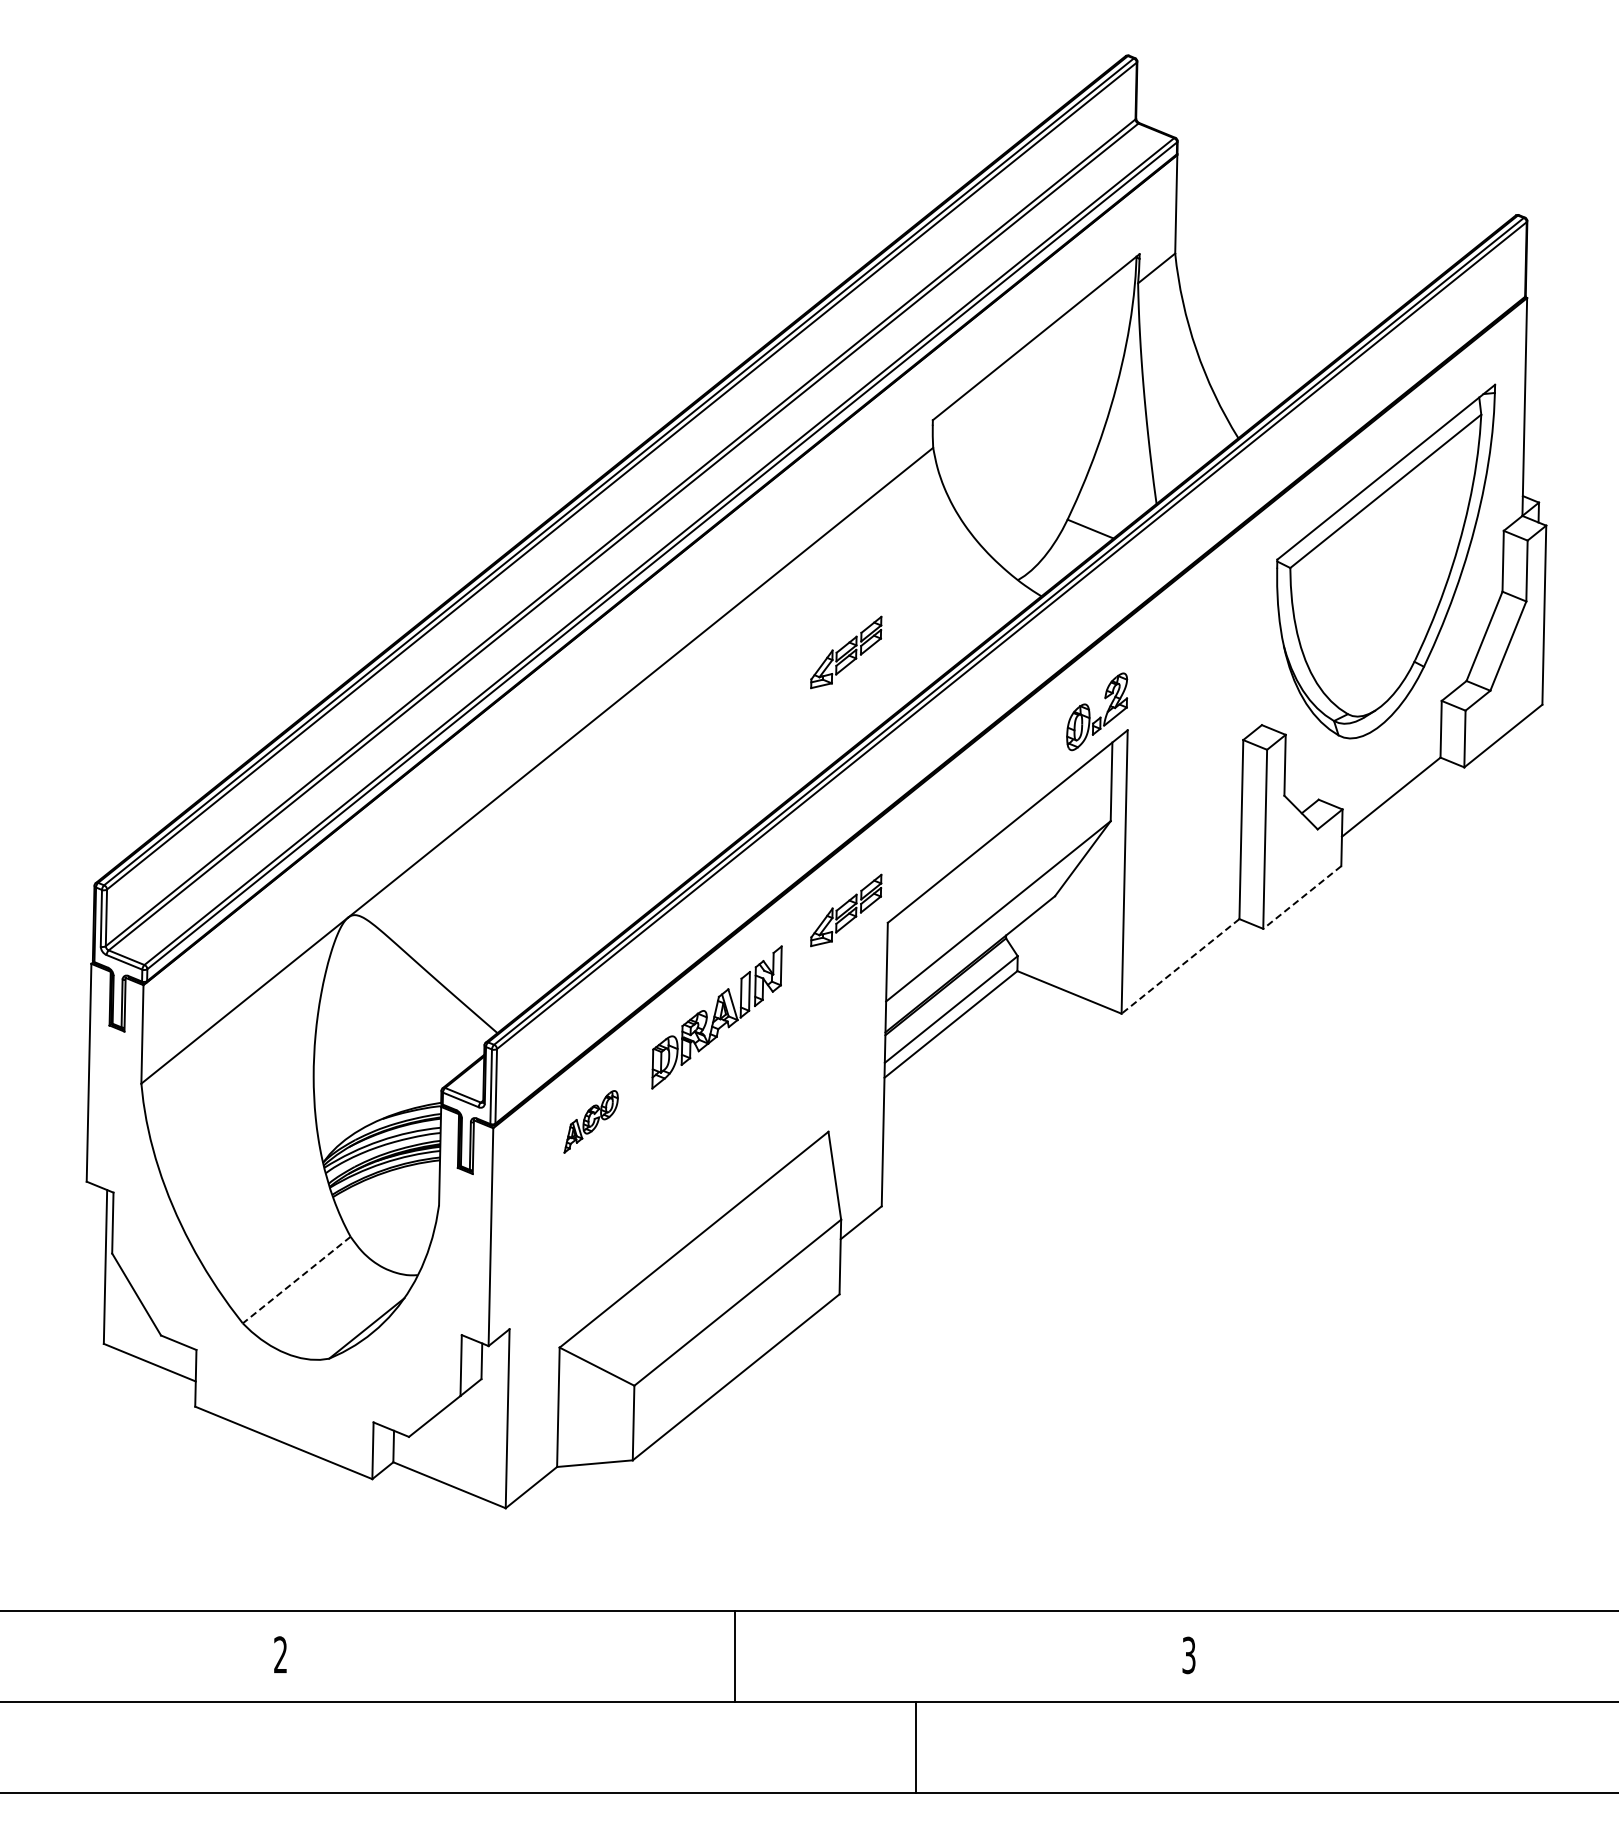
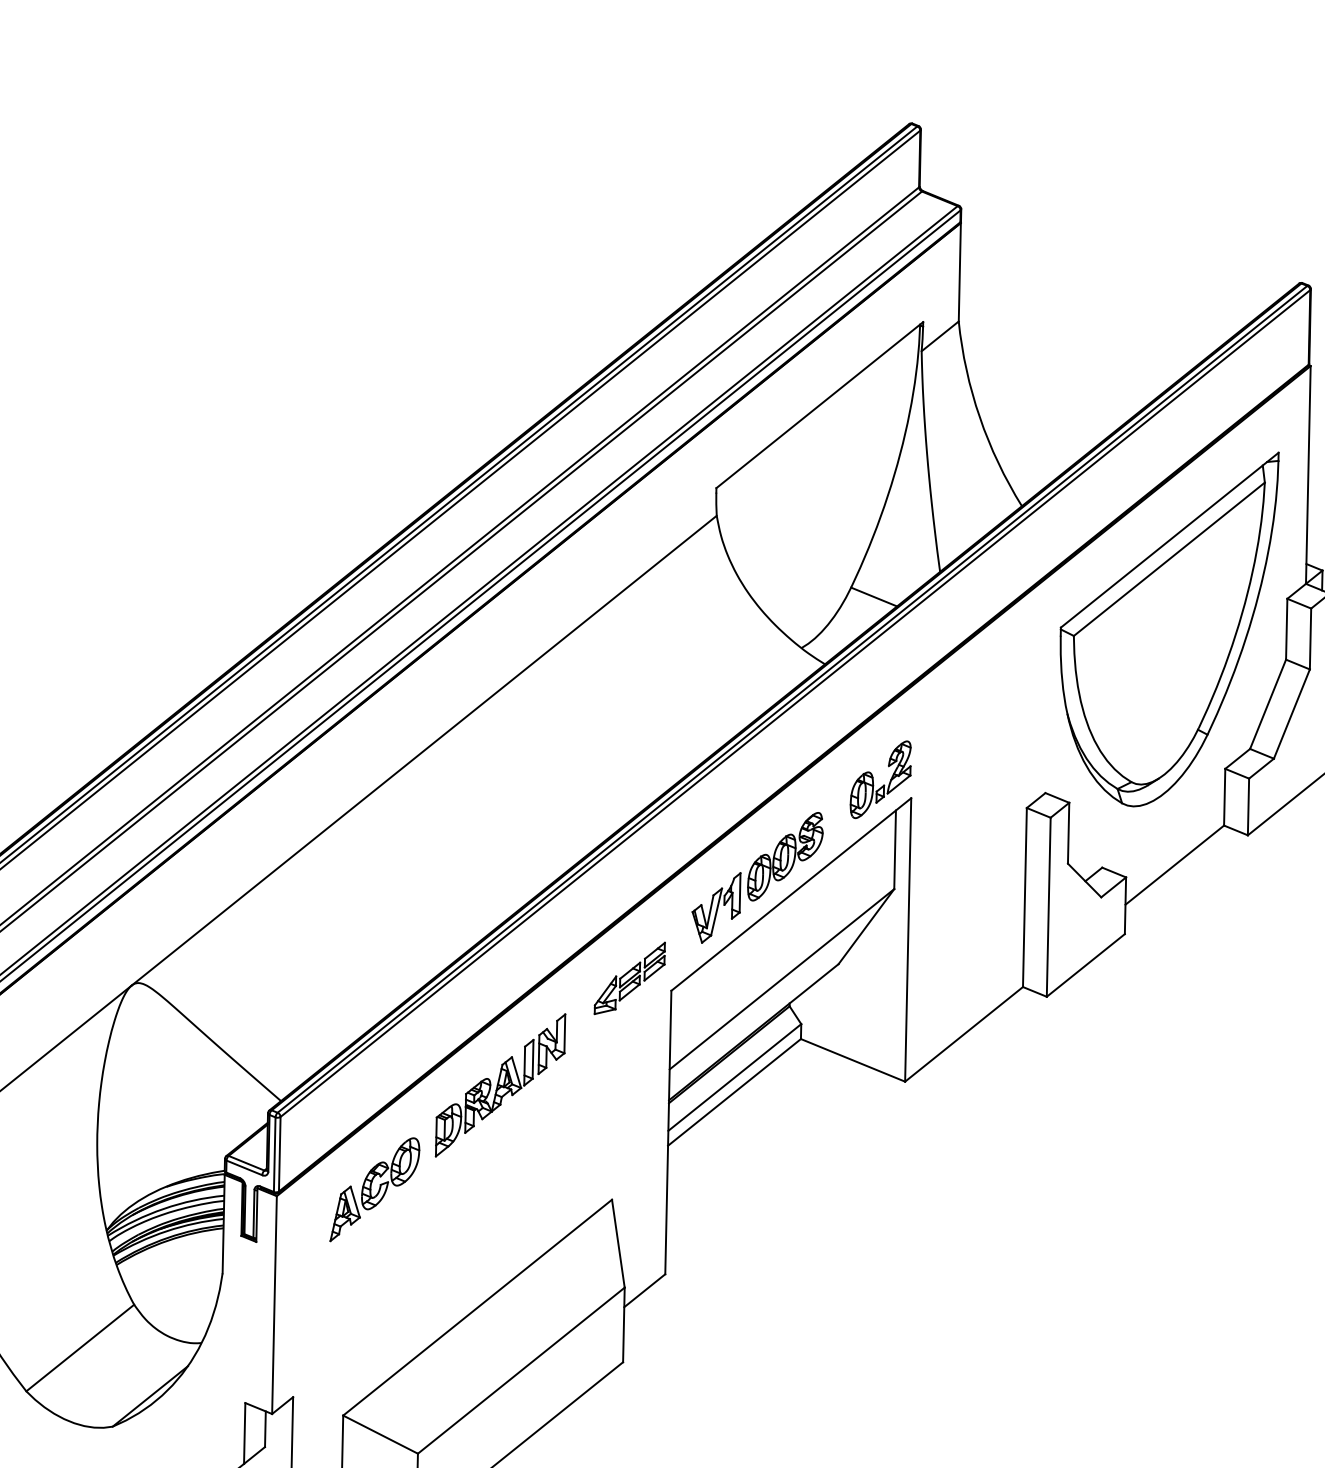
part: (846, 652) -> (630, 720), removed
part: (974, 809) -> (758, 877), added
line: (1301, 897) -> (1085, 965), dashed -> solid
line: (1180, 966) -> (964, 1034), dashed -> solid
part: (590, 1121) -> (374, 1189), size x1.67
line: (296, 1280) -> (80, 1348), dashed -> solid

